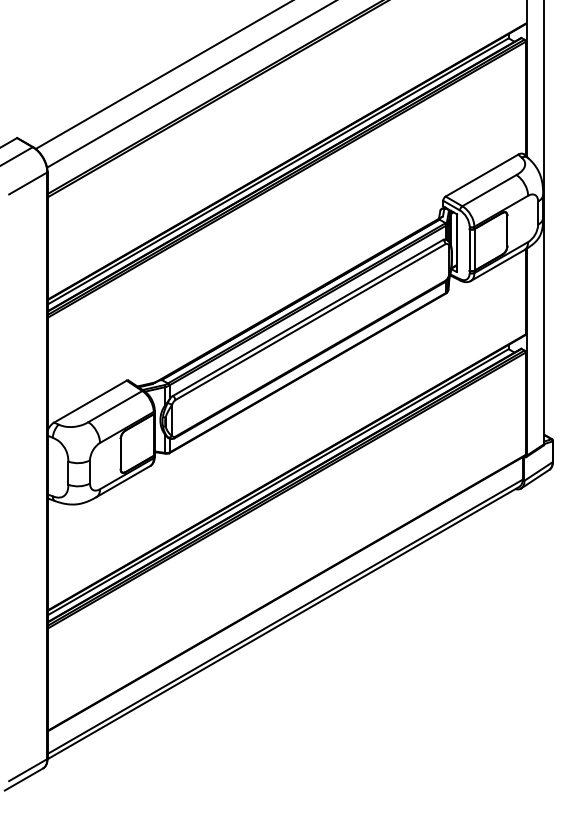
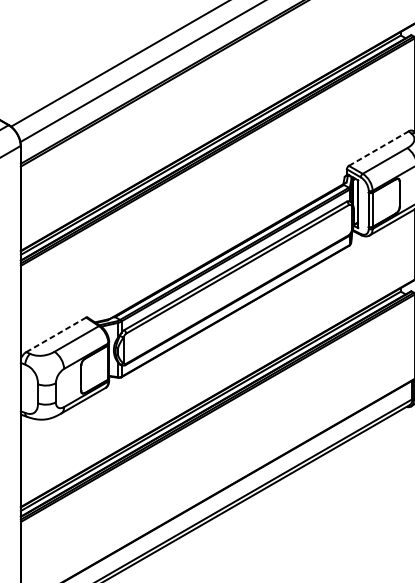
line: (481, 175) -> (378, 148), solid -> dashed
line: (90, 401) -> (56, 334), solid -> dashed

